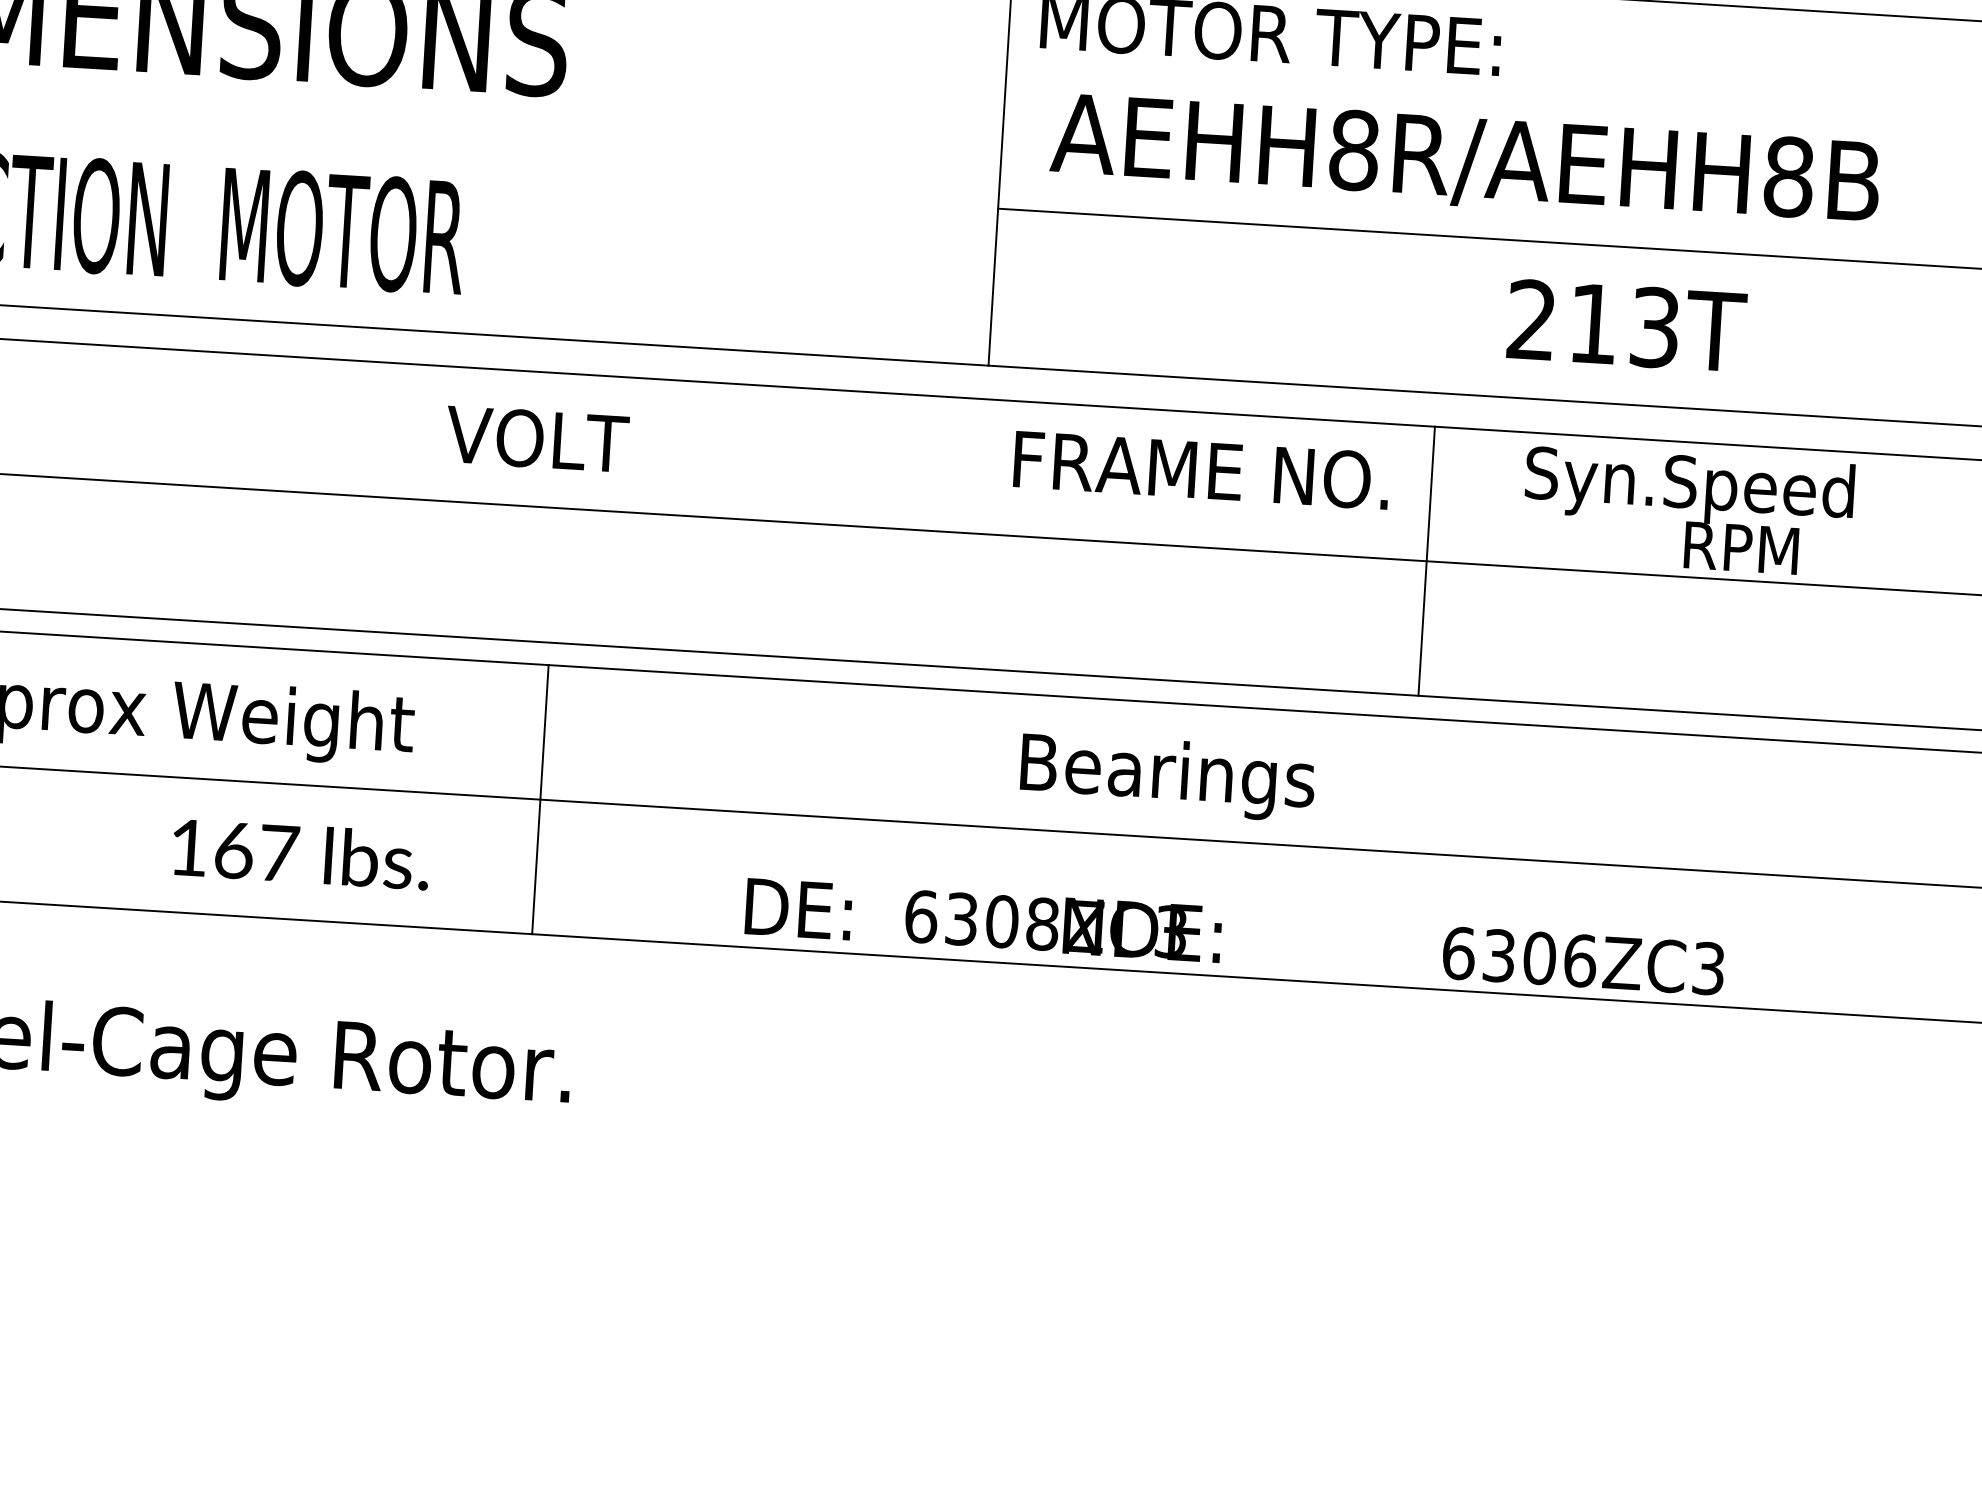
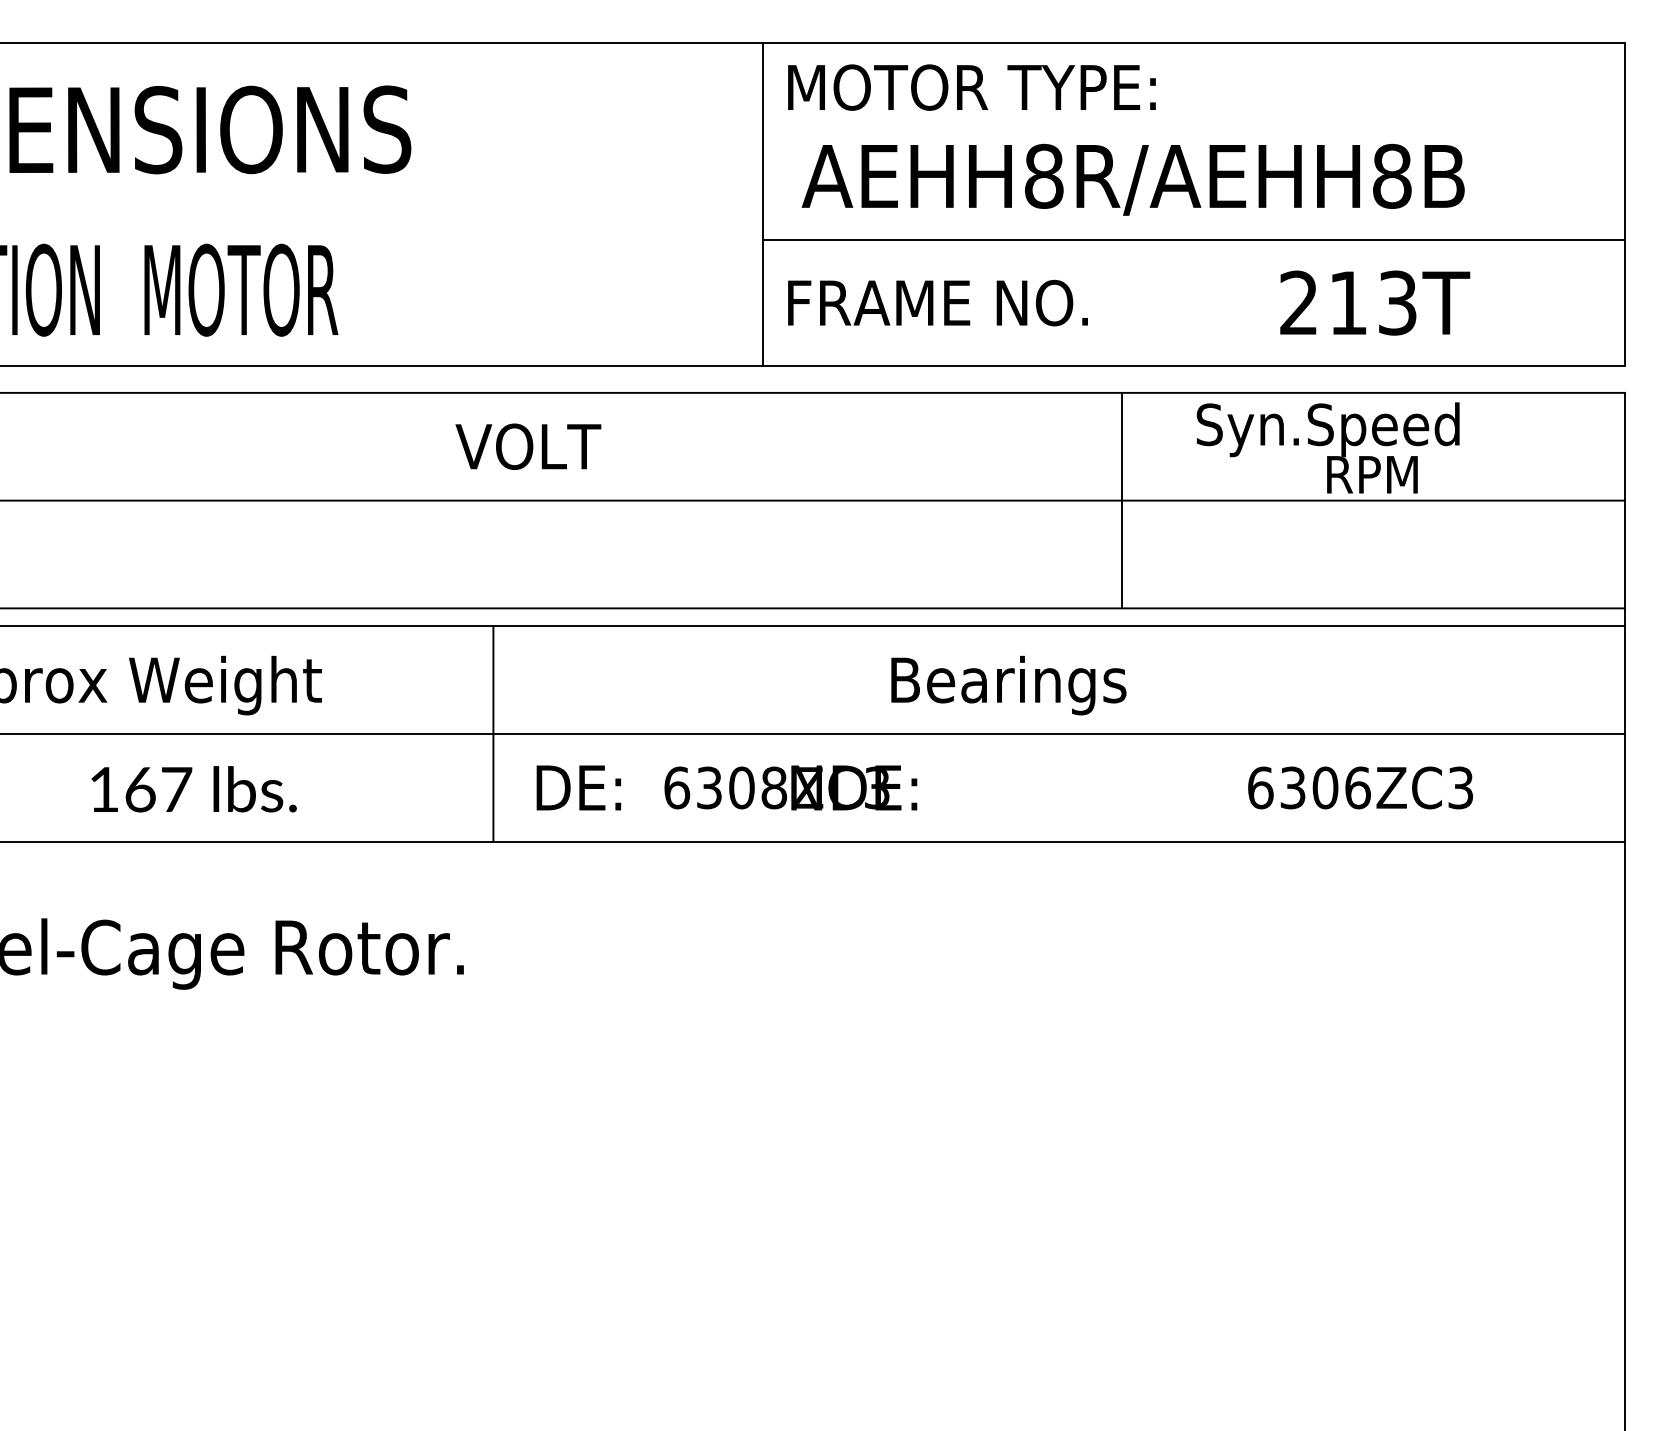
text: (1627, 325) -> (1375, 302), moved
text: (537, 439) -> (528, 446), moved
text: (1201, 469) -> (937, 302), moved
text: (1167, 777) -> (1008, 685), moved
line: (540, 798) -> (493, 733), moved
text: (300, 854) -> (193, 789), moved
text: (983, 919) -> (726, 787), moved
text: (1583, 960) -> (1360, 787), moved

